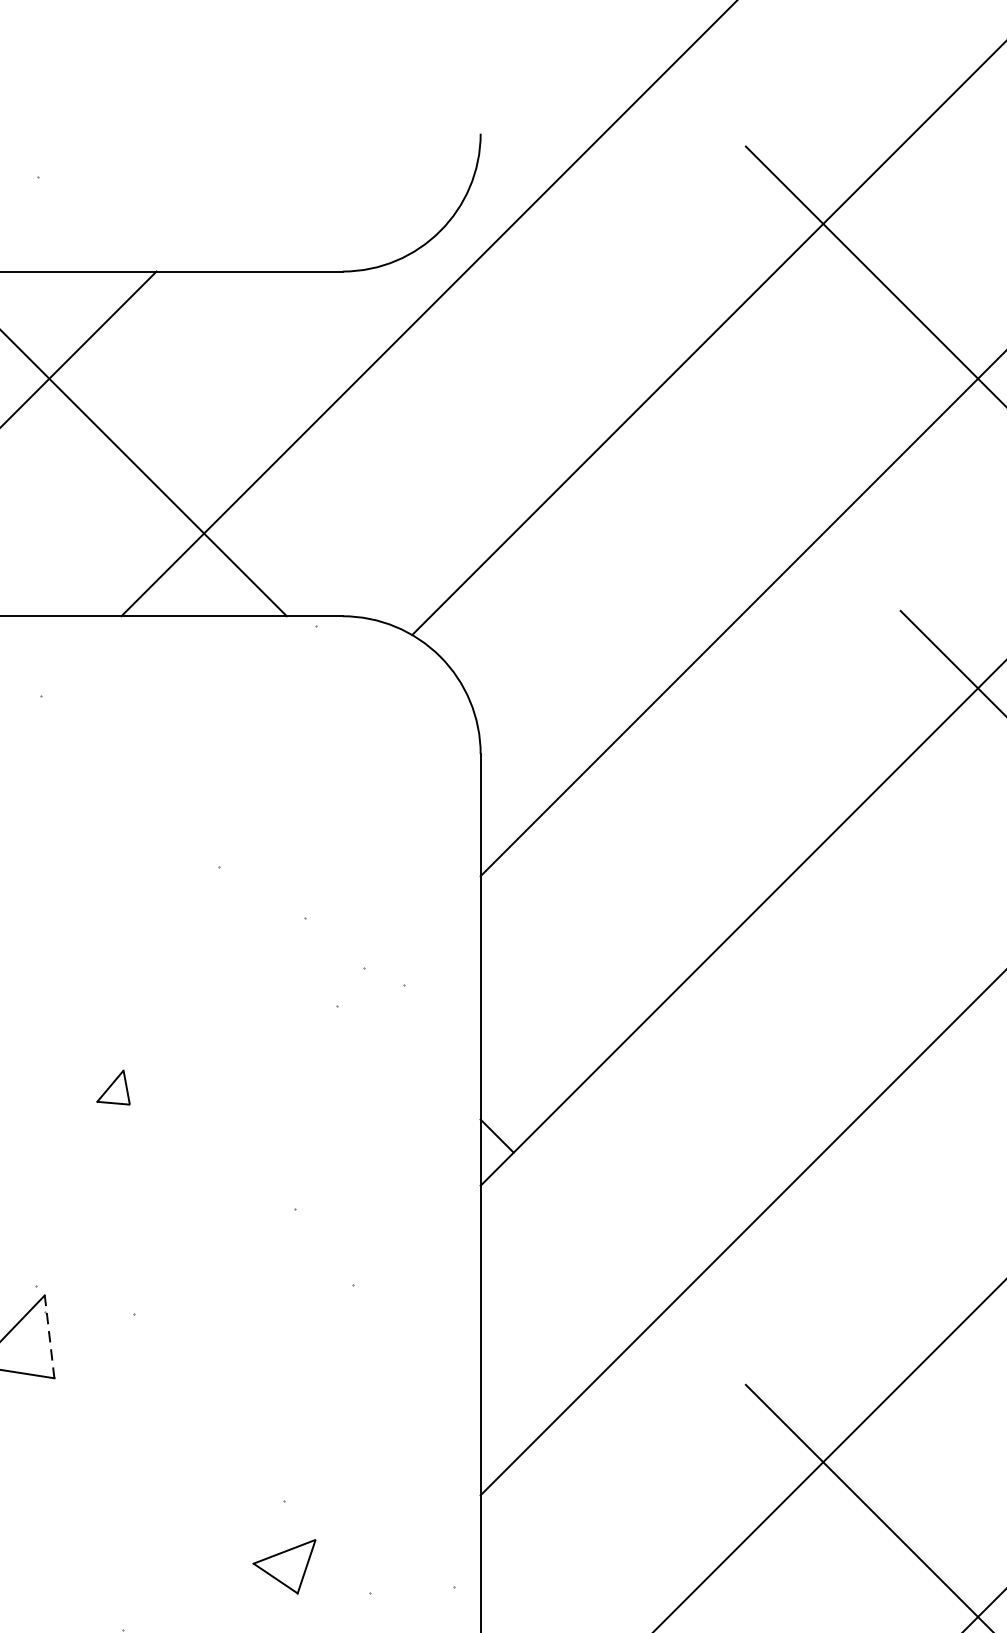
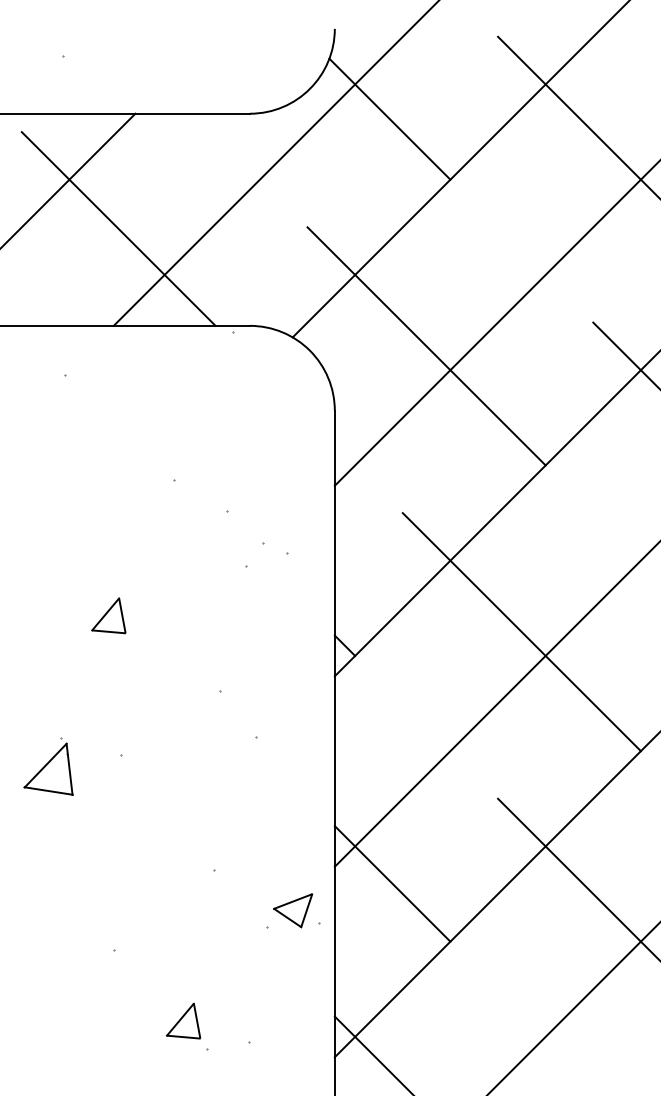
line: (569, 279) -> (389, 118), added
line: (629, 649) -> (426, 346), added
part: (112, 1086) -> (108, 615), size x1.67
line: (784, 1114) -> (521, 632), added
line: (49, 1337) -> (69, 769), dashed -> solid
line: (574, 1522) -> (392, 883), added
part: (285, 1566) -> (293, 910), moved

